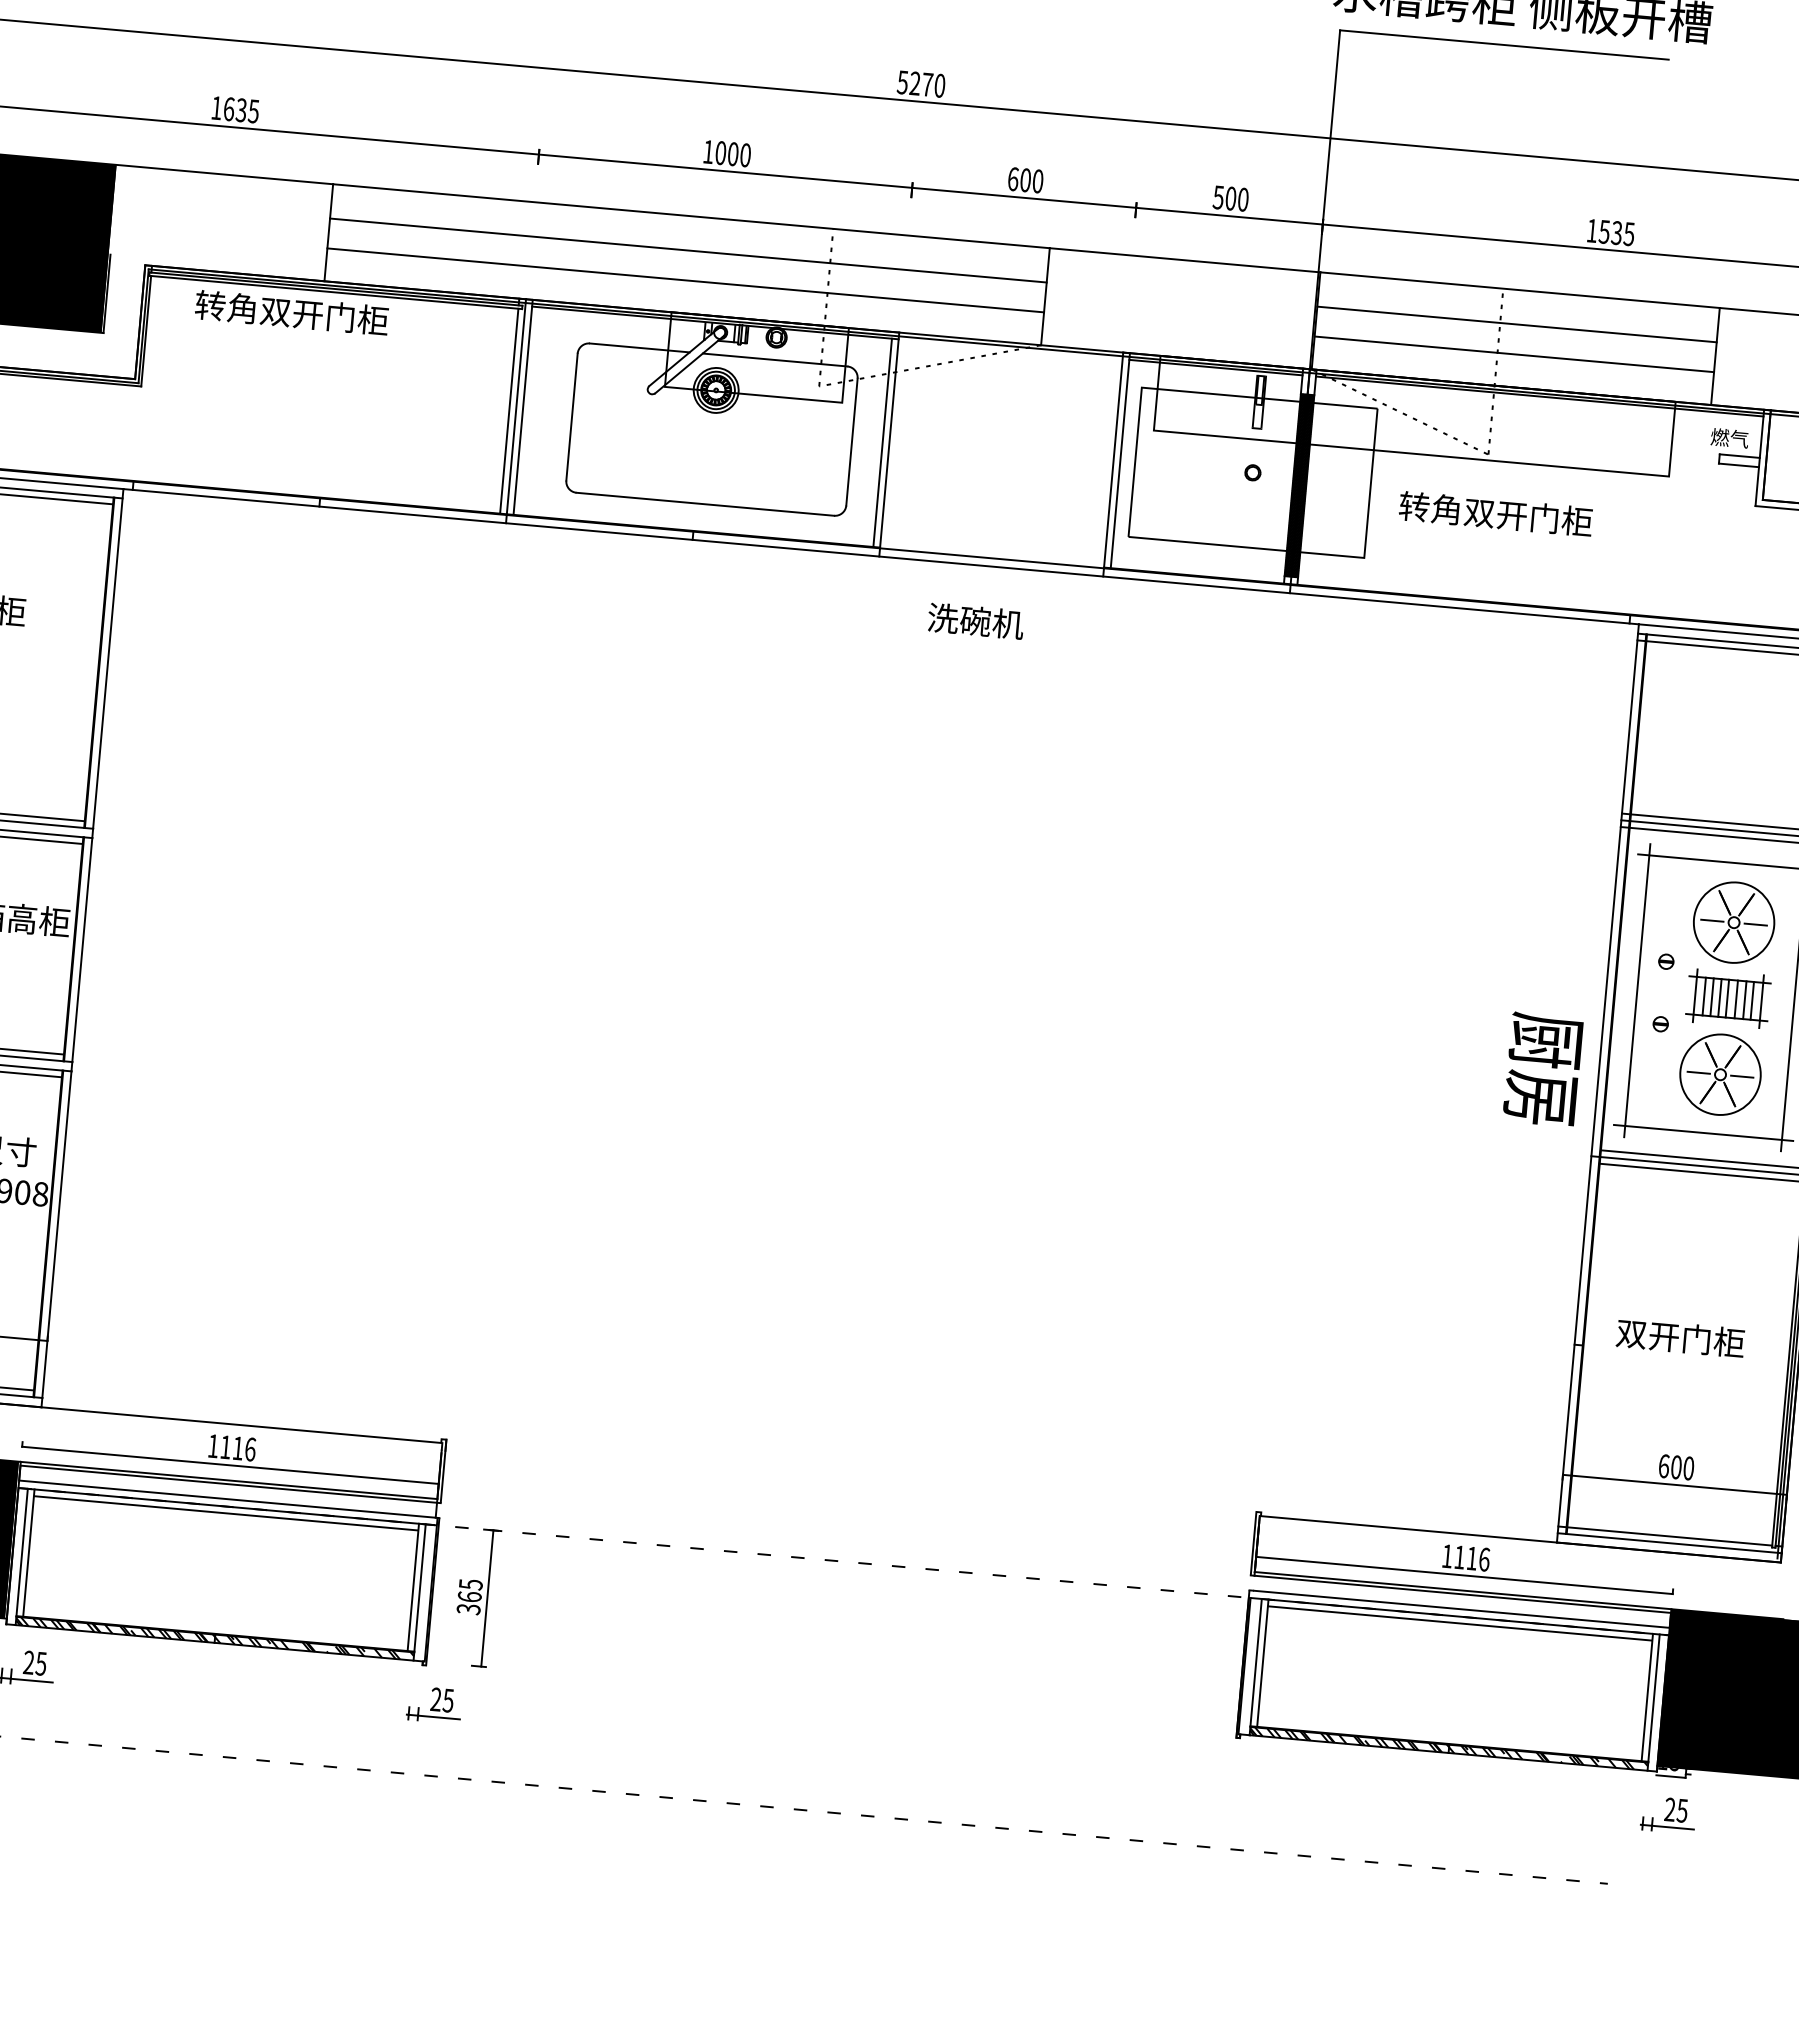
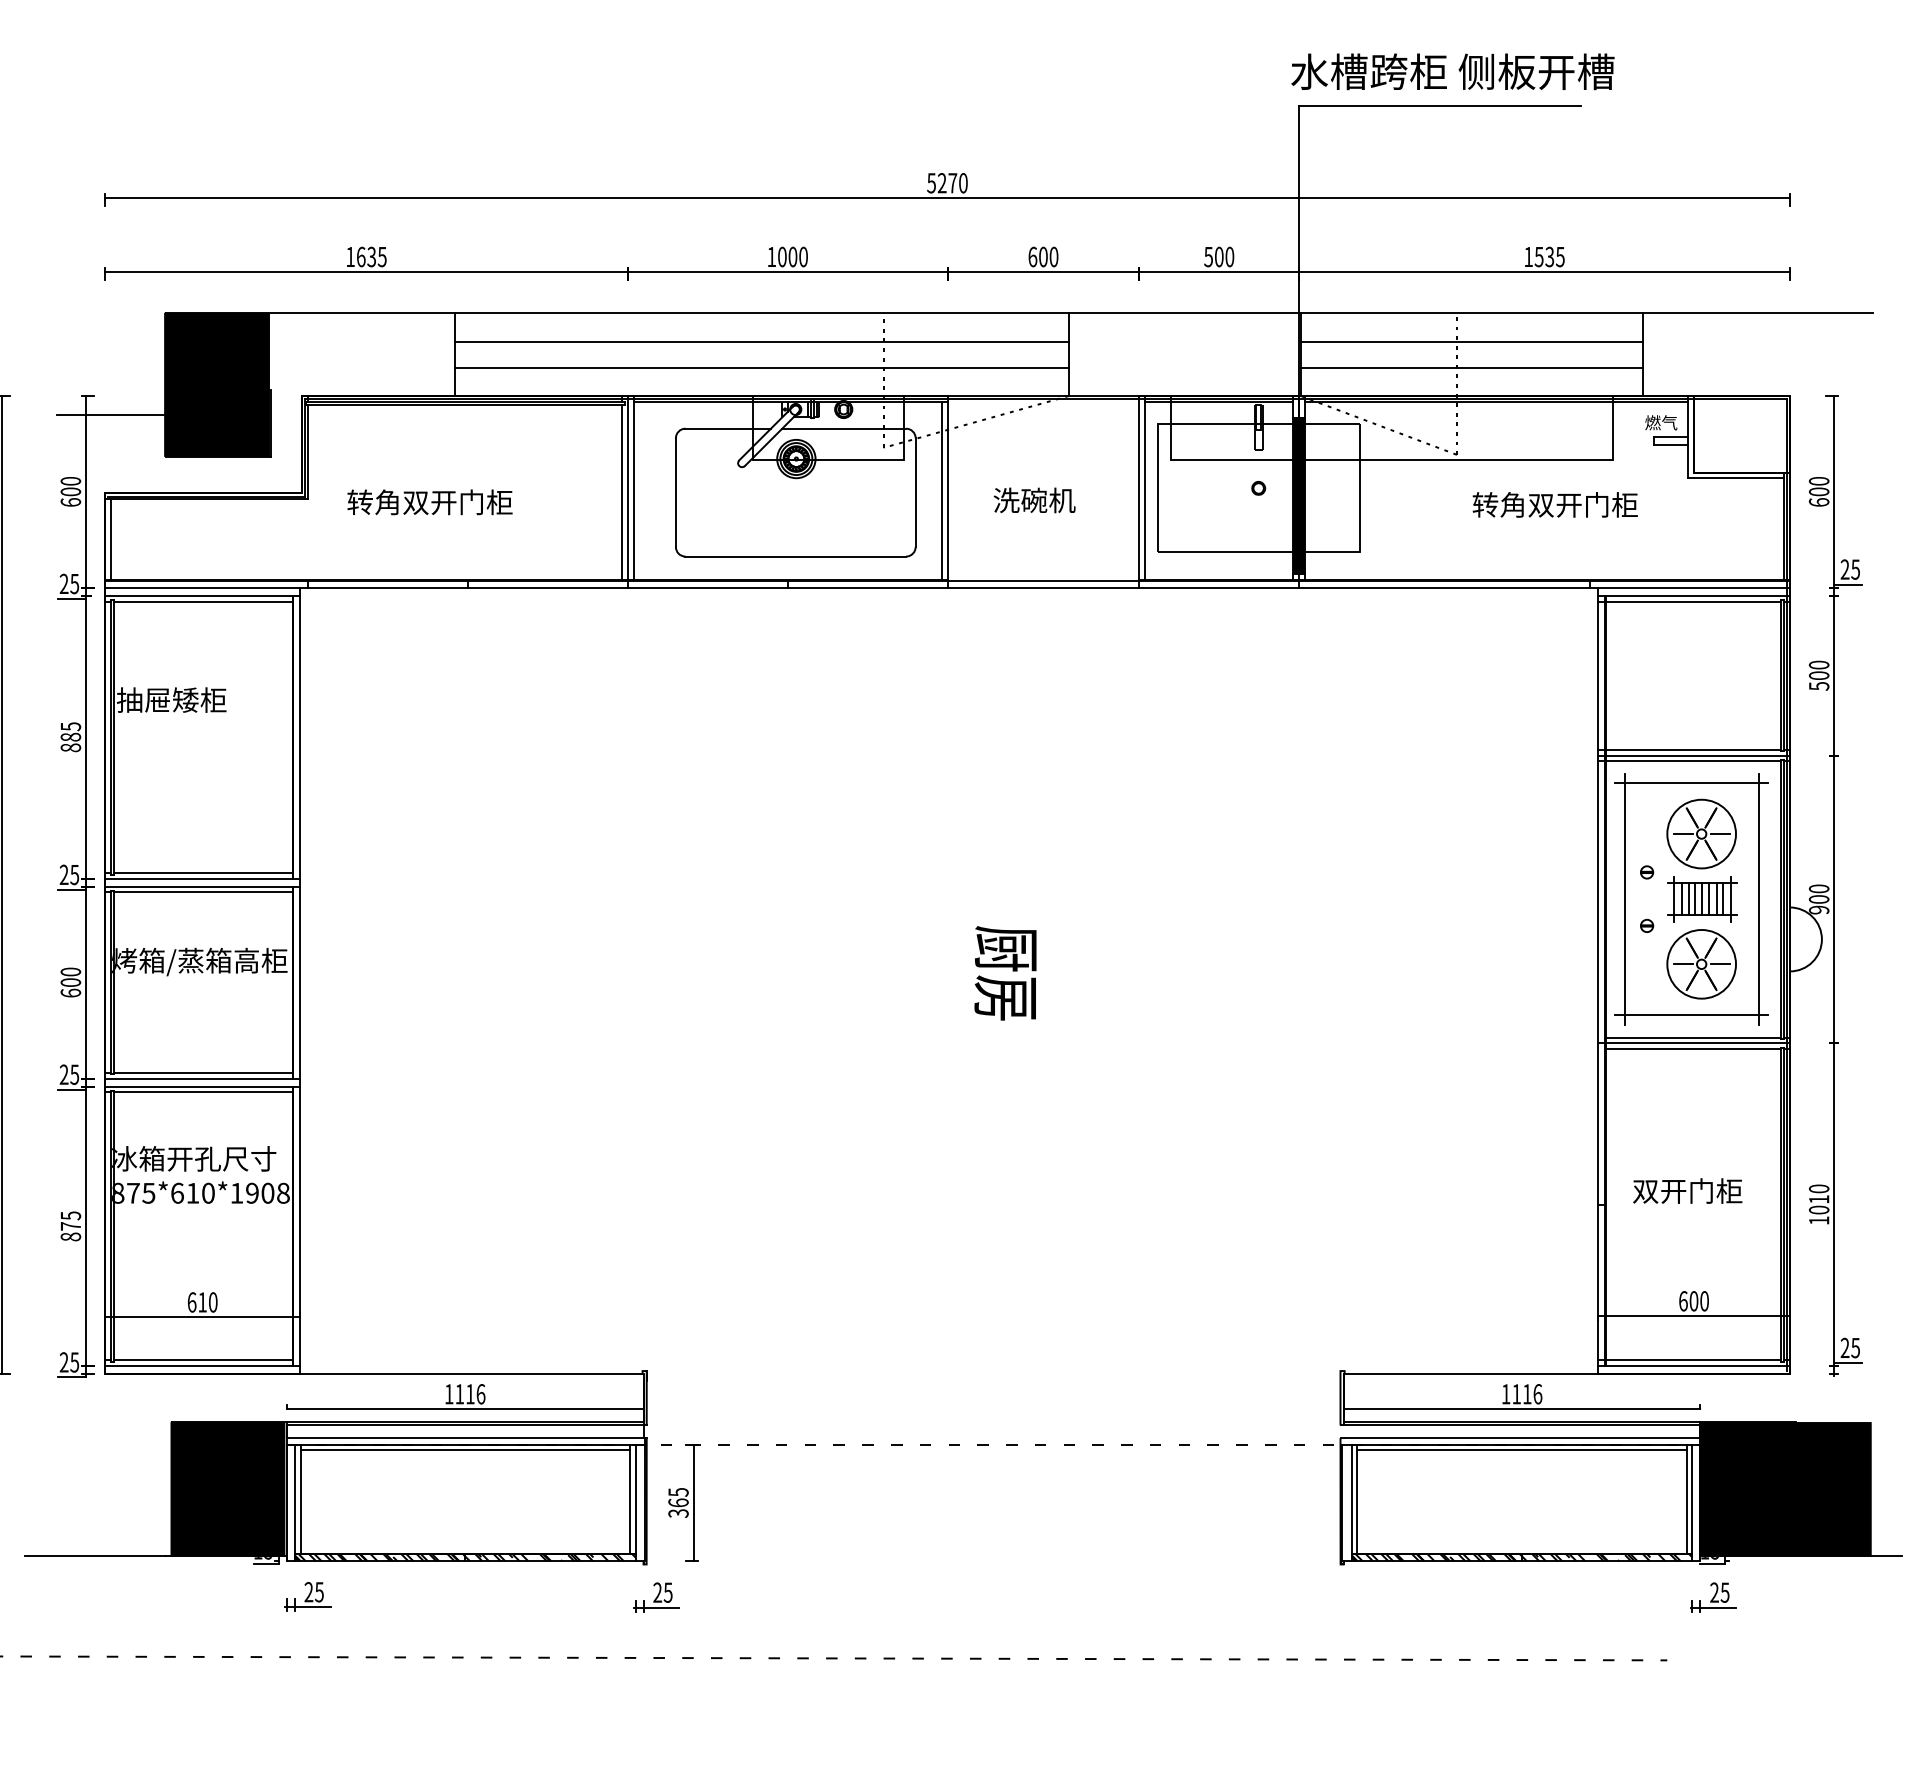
text: (291, 313) -> (429, 502), moved
text: (1495, 513) -> (1554, 504), moved
text: (975, 621) -> (1034, 500), moved
text: (1543, 1069) -> (1005, 973), moved

